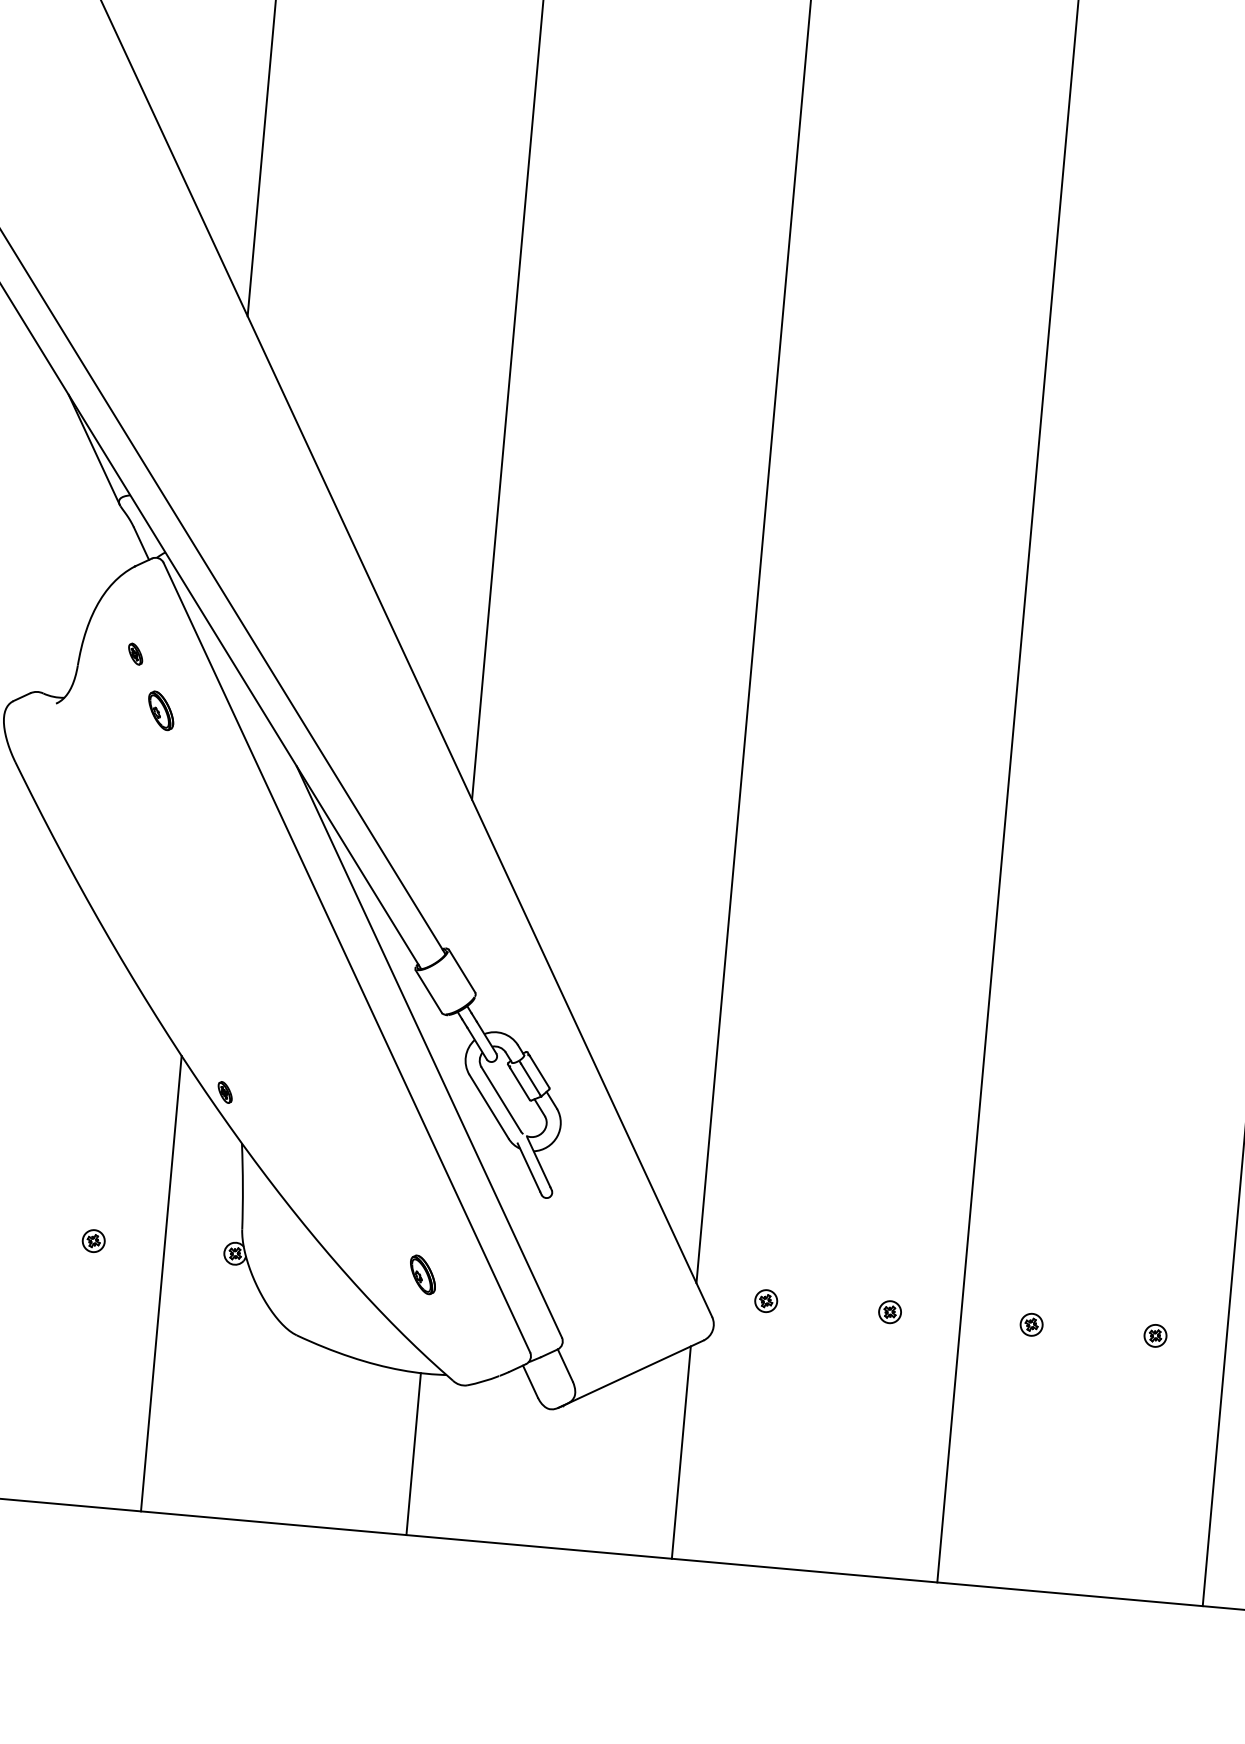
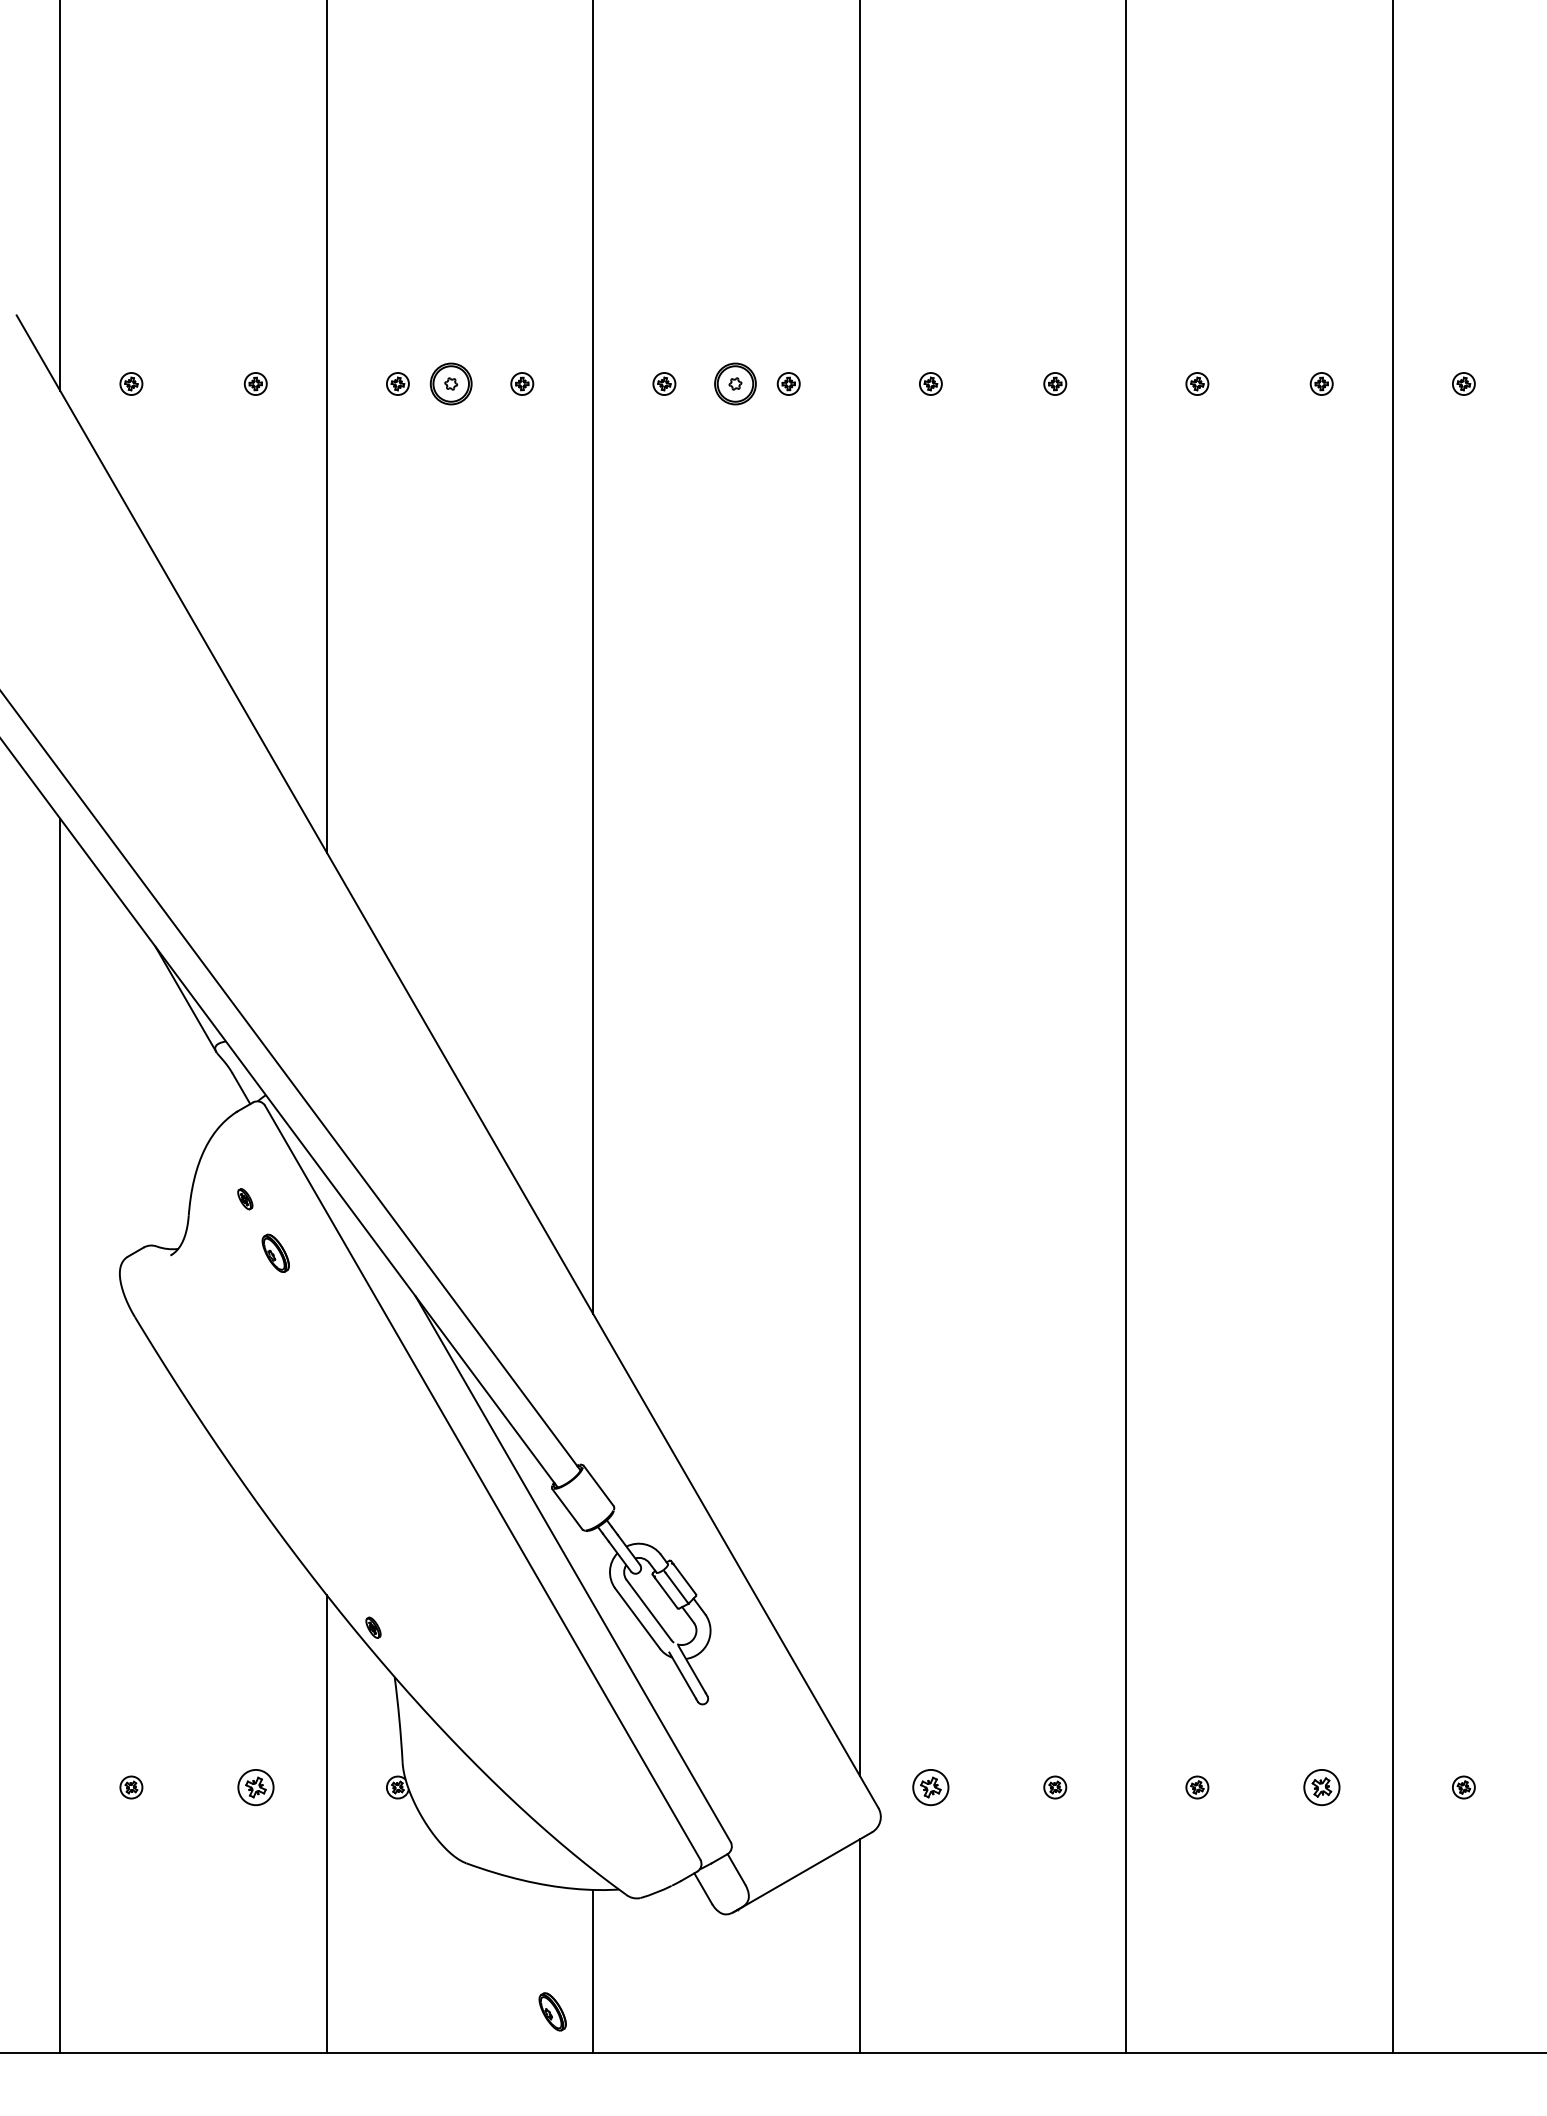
part: (93, 1241) -> (255, 1787), size x1.6
part: (422, 1274) -> (552, 2011), moved
part: (765, 1301) -> (930, 1787), size x1.6
part: (1155, 1335) -> (1321, 1787), size x1.6

